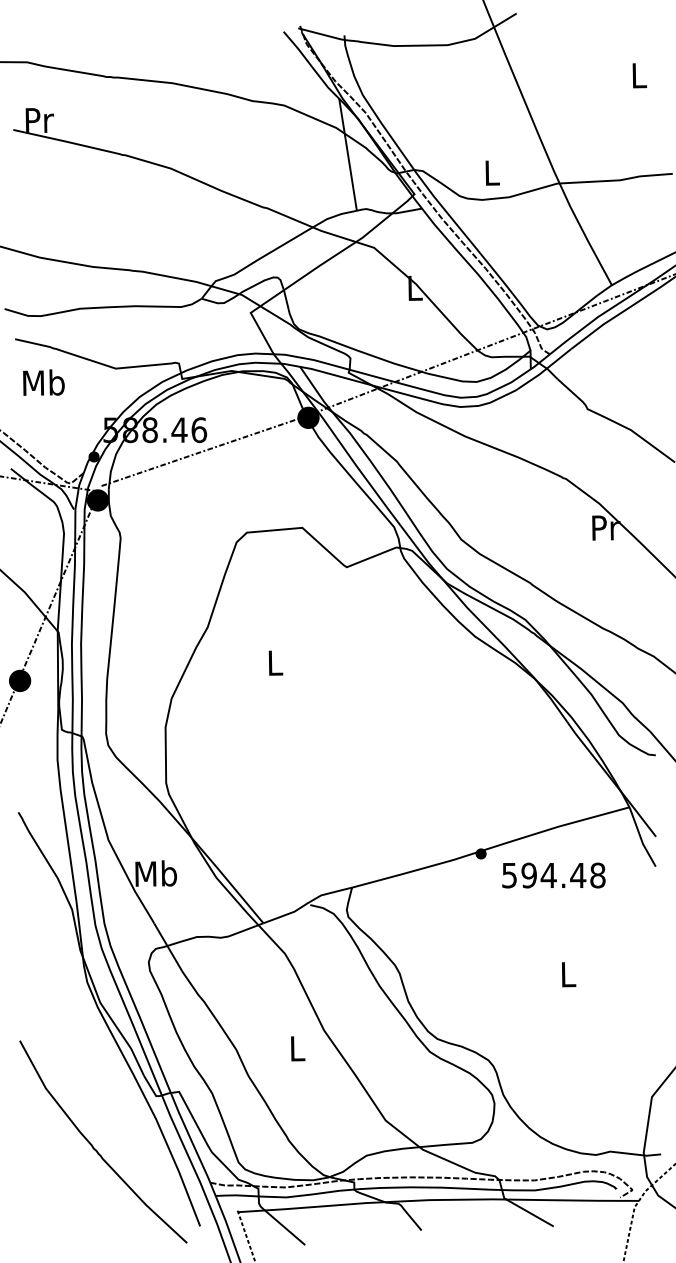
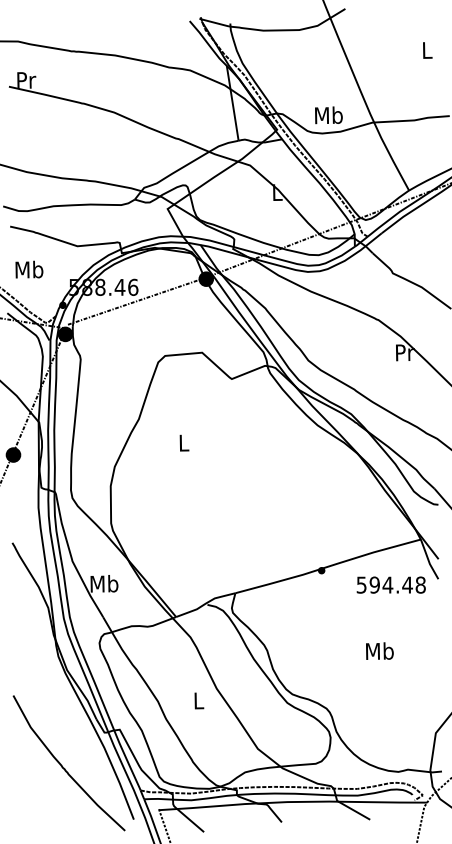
text: (491, 172) -> (328, 115), L -> Mb
text: (44, 382) -> (29, 269), moved
text: (552, 874) -> (390, 584), moved
text: (567, 973) -> (379, 650), L -> Mb

